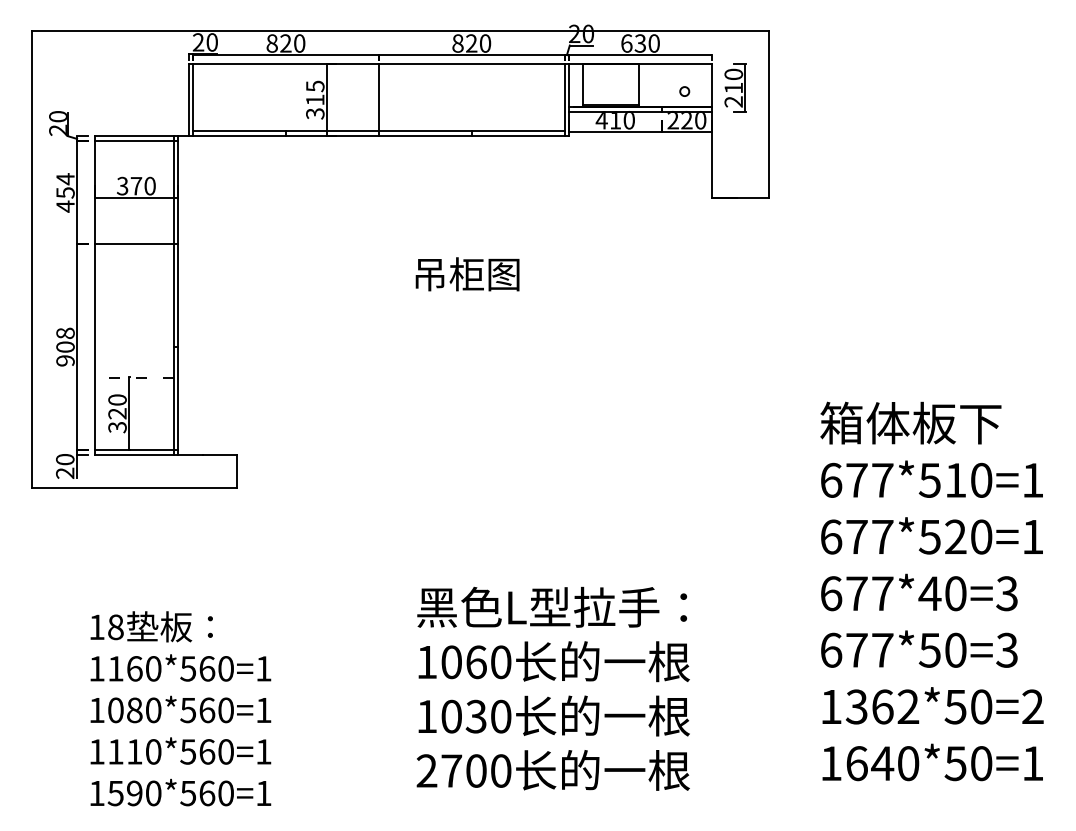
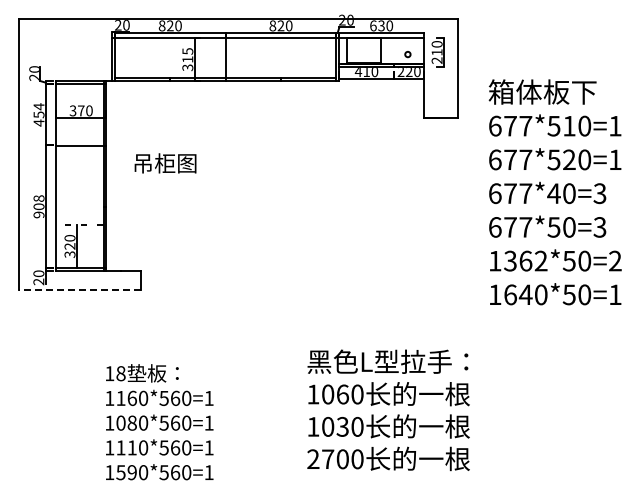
text: (467, 274) -> (165, 163), moved
line: (133, 487) -> (79, 290), solid -> dashed
text: (930, 591) -> (554, 192), moved
text: (553, 689) -> (388, 410), moved
text: (180, 709) -> (159, 422), moved

